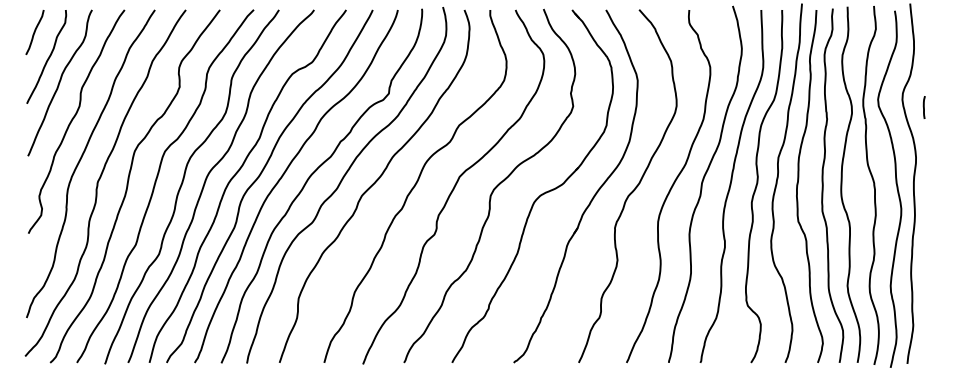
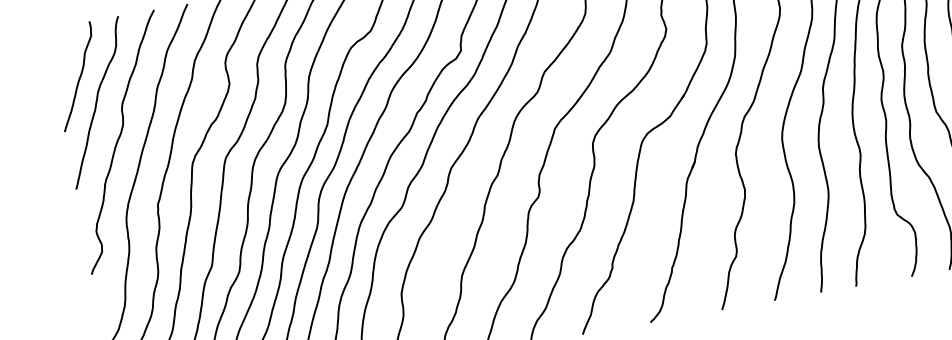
curve: (34, 32) -> (59, 52), removed

